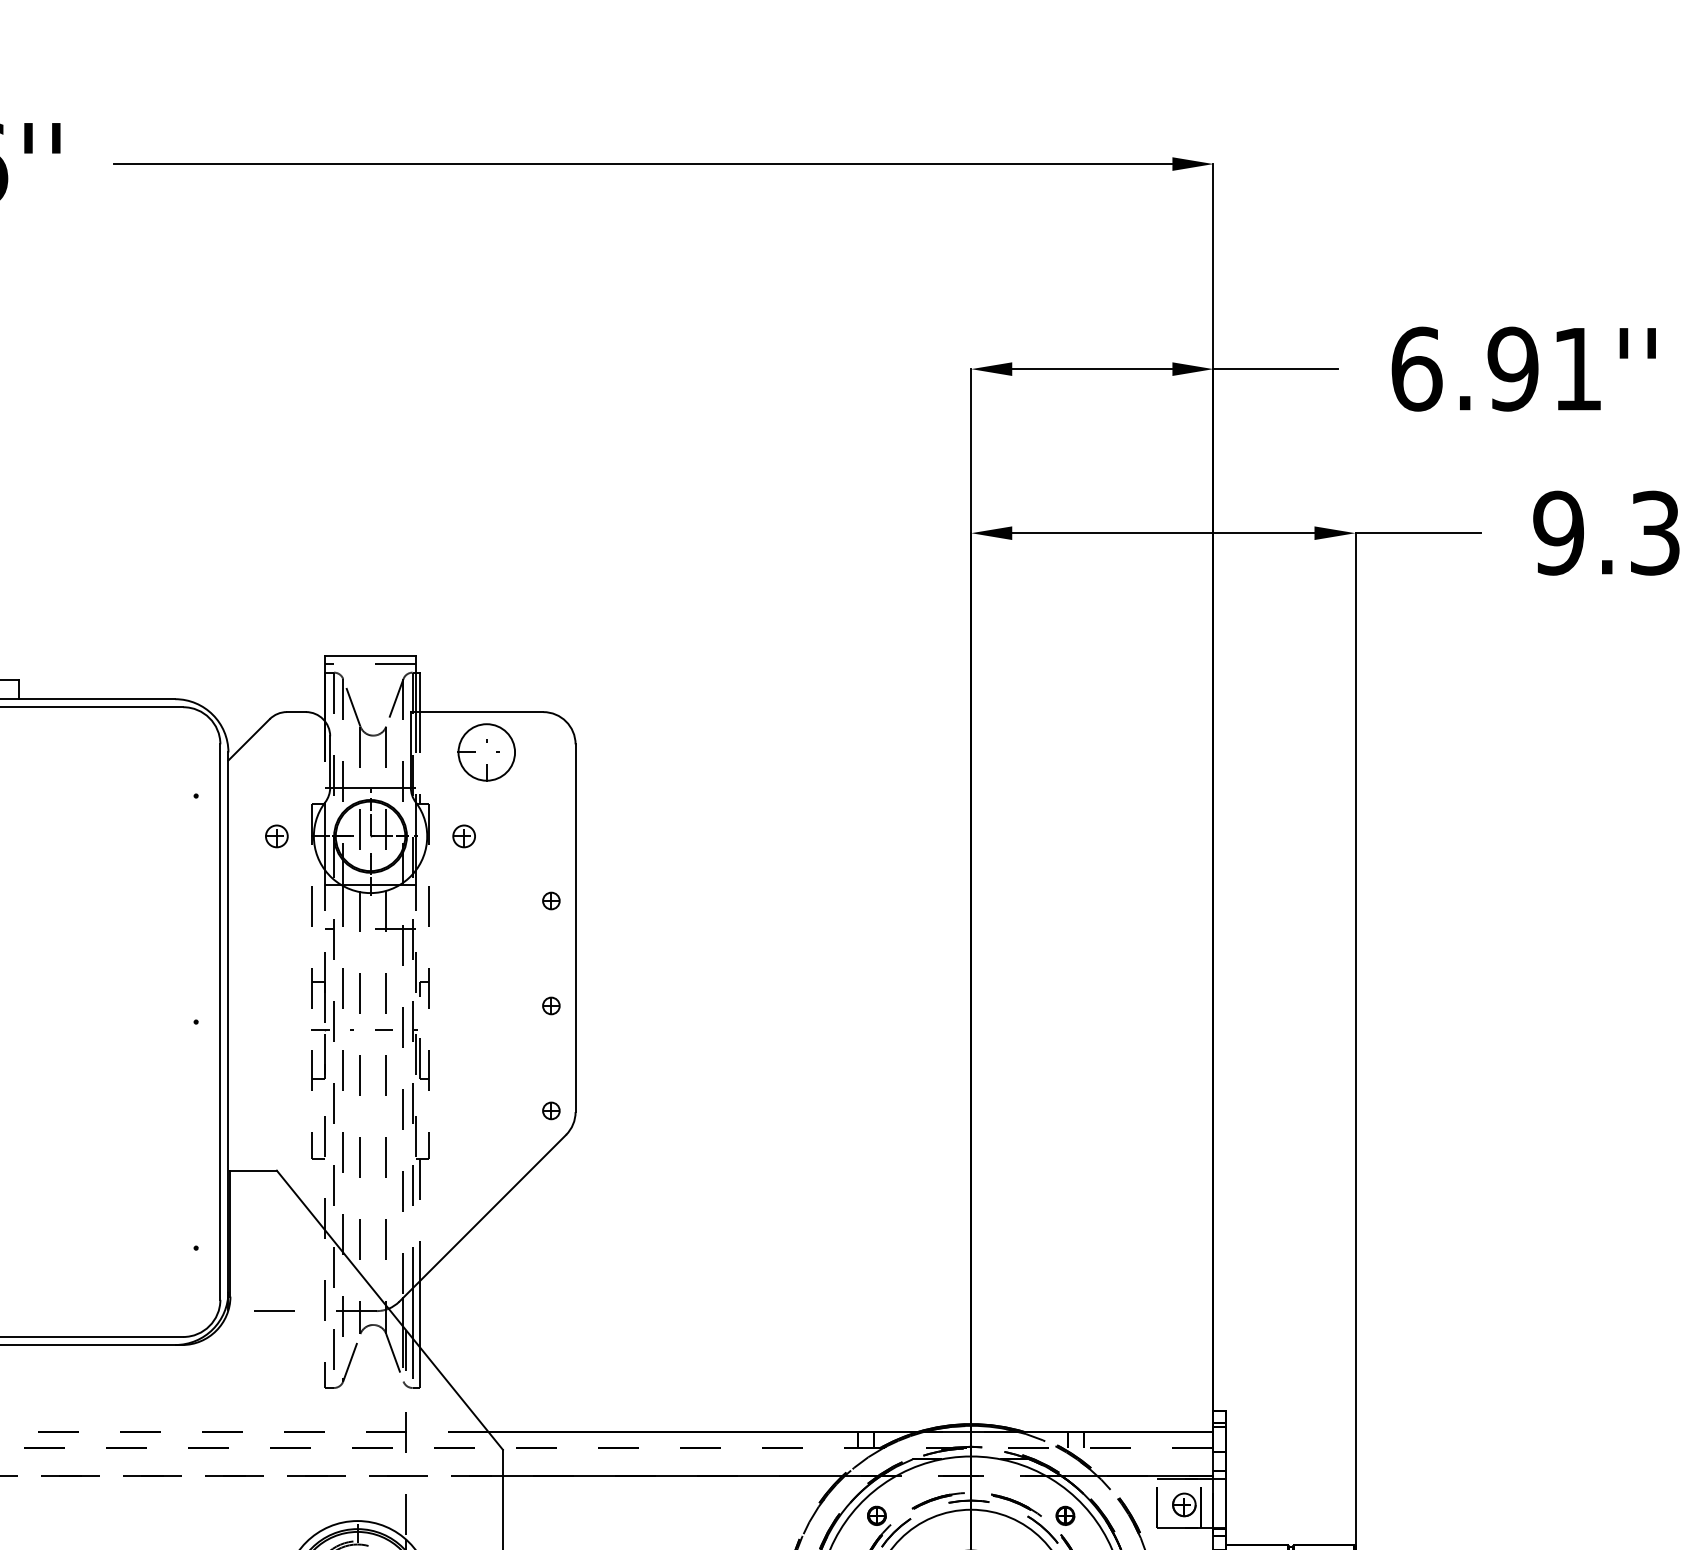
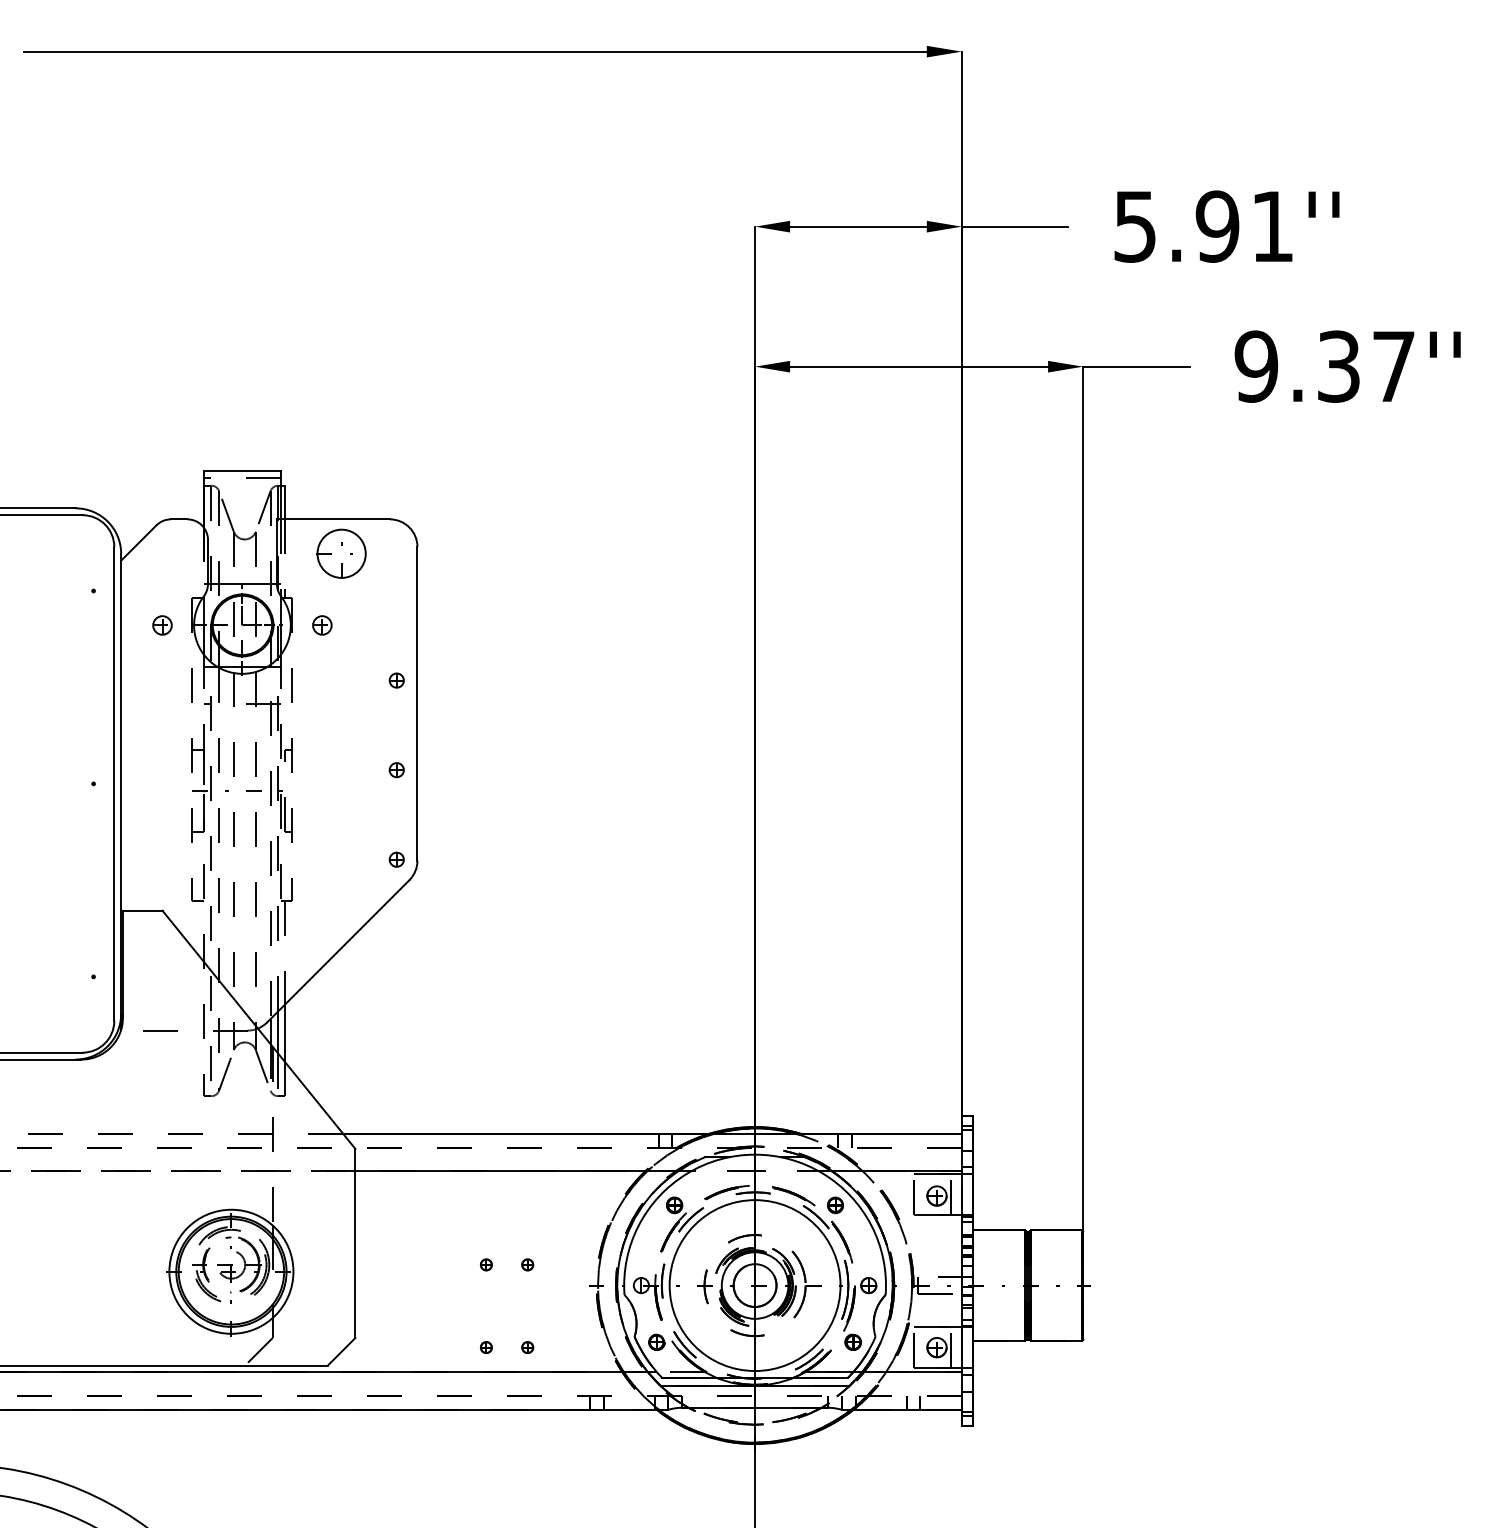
text: (1416, 368) -> (1135, 226), 6.91'' -> 5.91''

